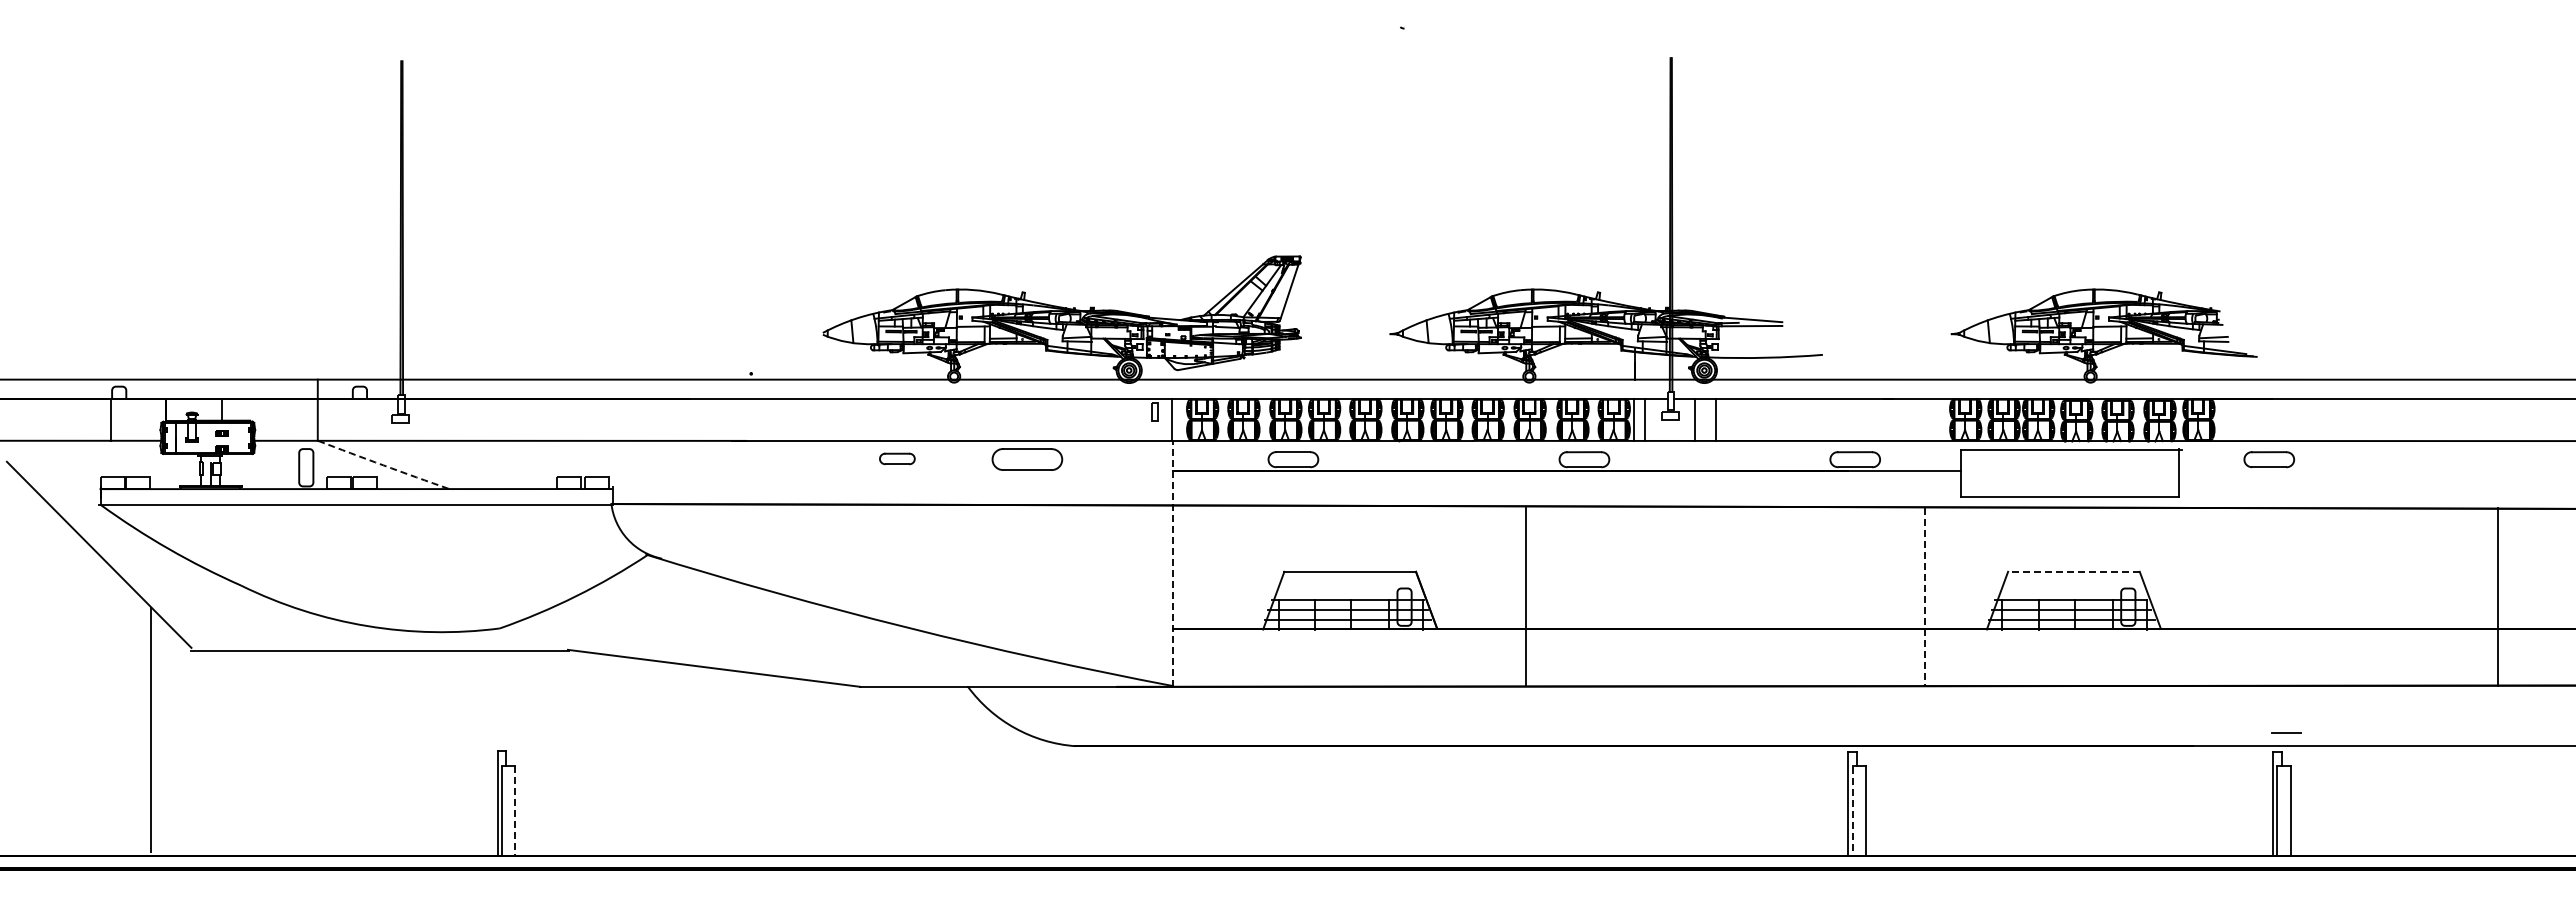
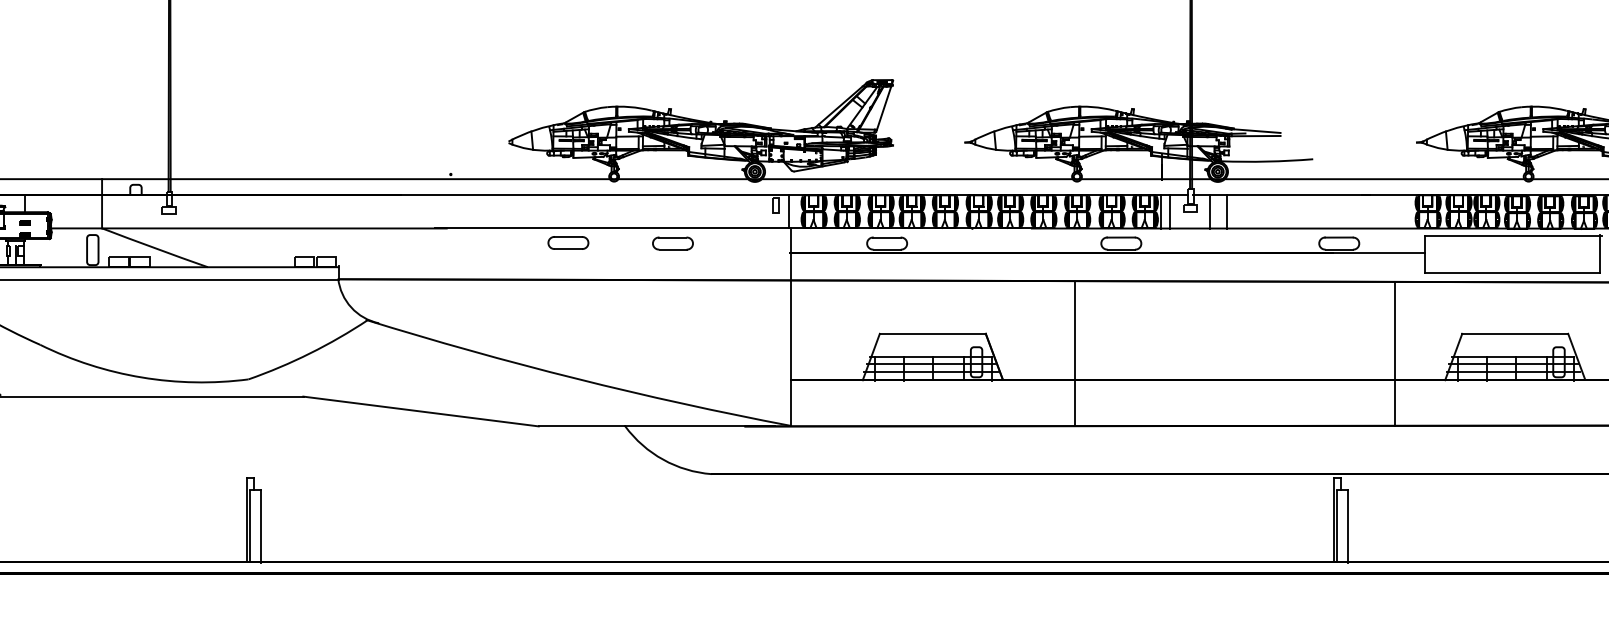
part: (897, 458) -> (568, 242), size x1.43
part: (1026, 459) -> (672, 243), size x0.71
arc: (383, 465) -> (154, 248), dashed -> solid
line: (1173, 563) -> (790, 327), dashed -> solid
line: (2073, 571) -> (1514, 333), dashed -> solid
line: (1924, 597) -> (1394, 354), dashed -> solid
line: (515, 811) -> (261, 526), dashed -> solid
line: (1852, 811) -> (1337, 526), dashed -> solid

